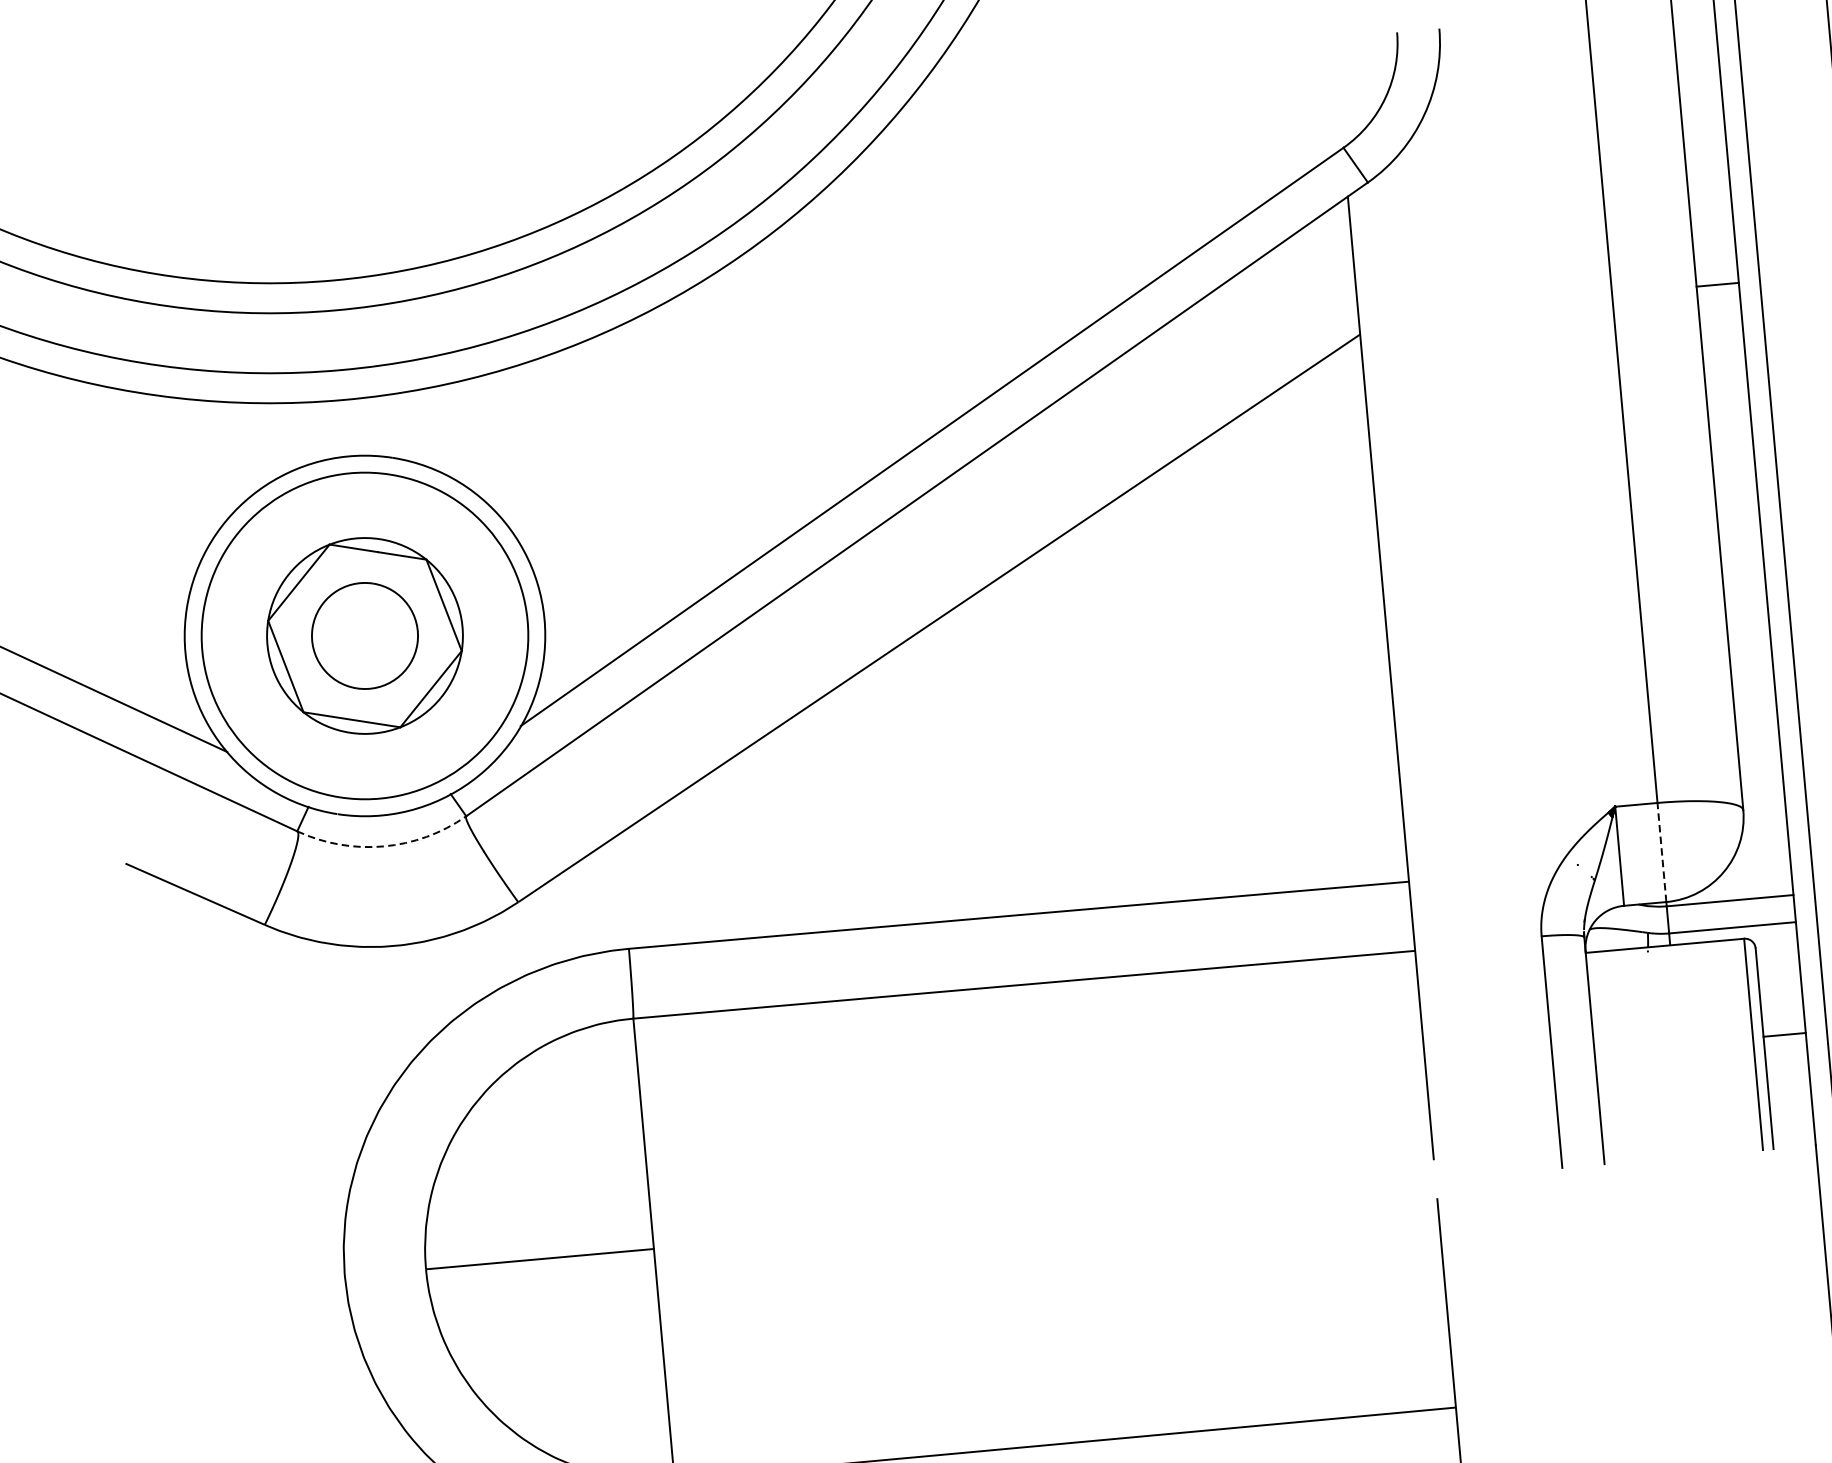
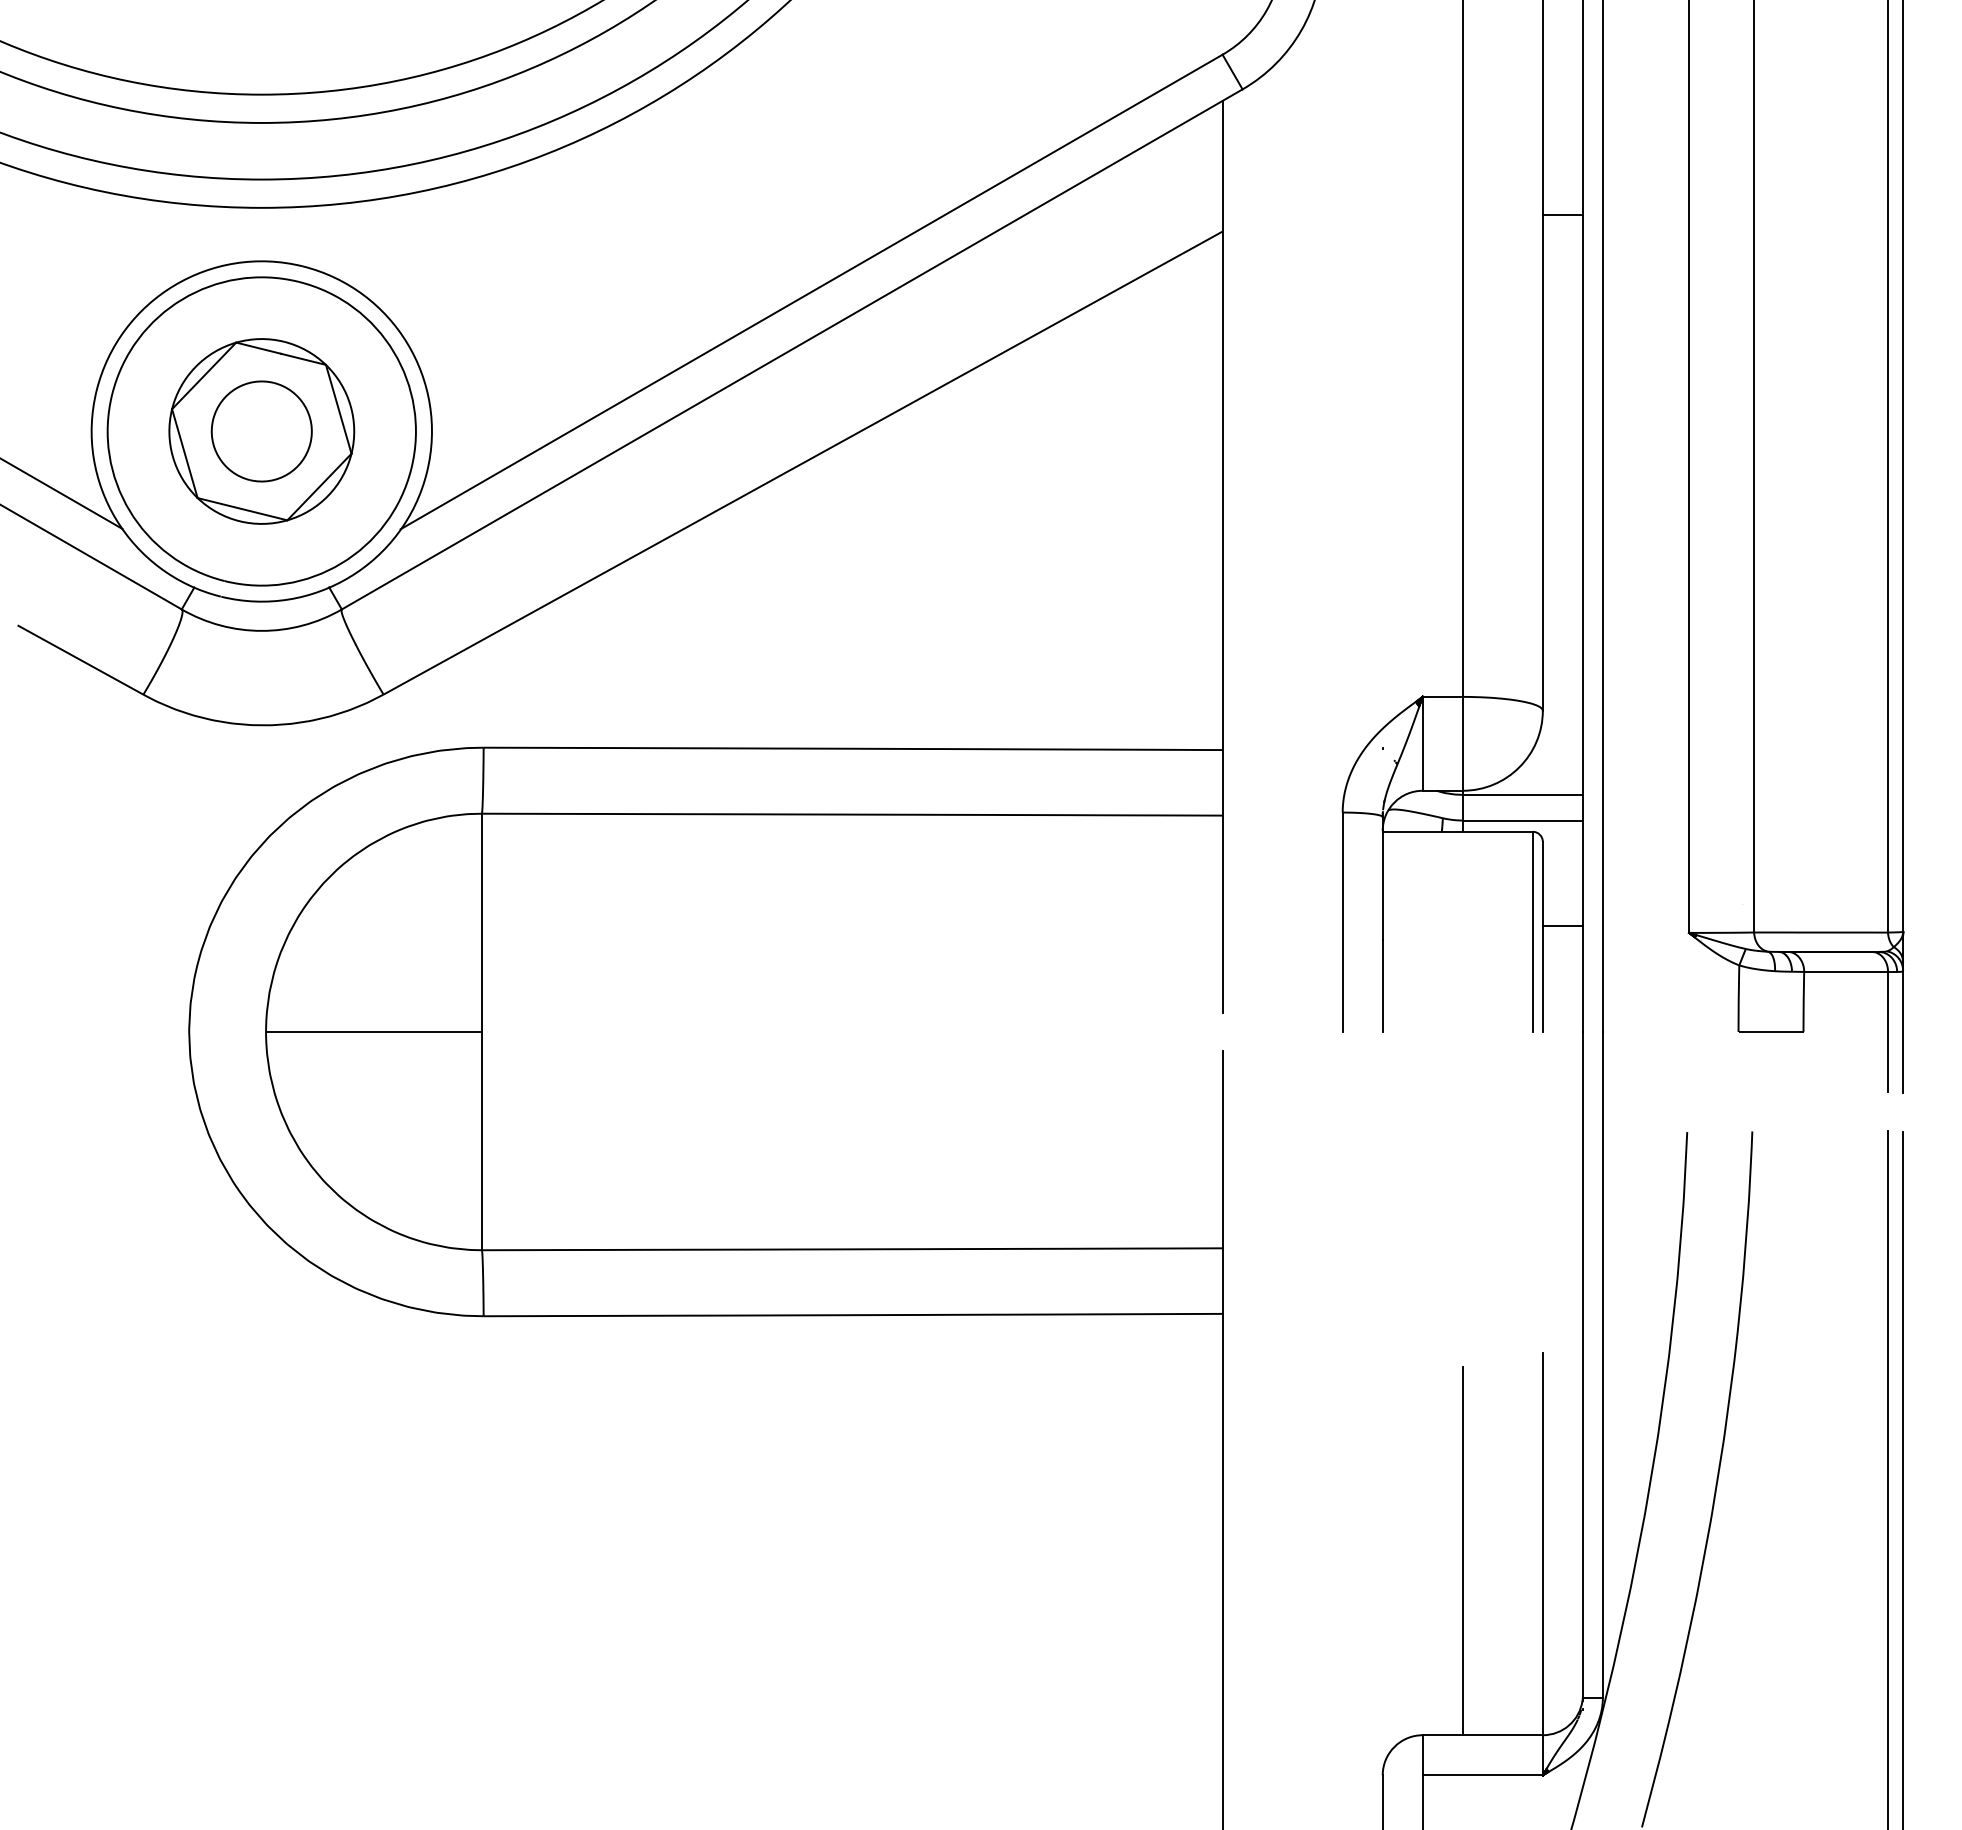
arc: (383, 846) -> (261, 630), dashed -> solid
line: (1661, 852) -> (1462, 743), dashed -> solid

